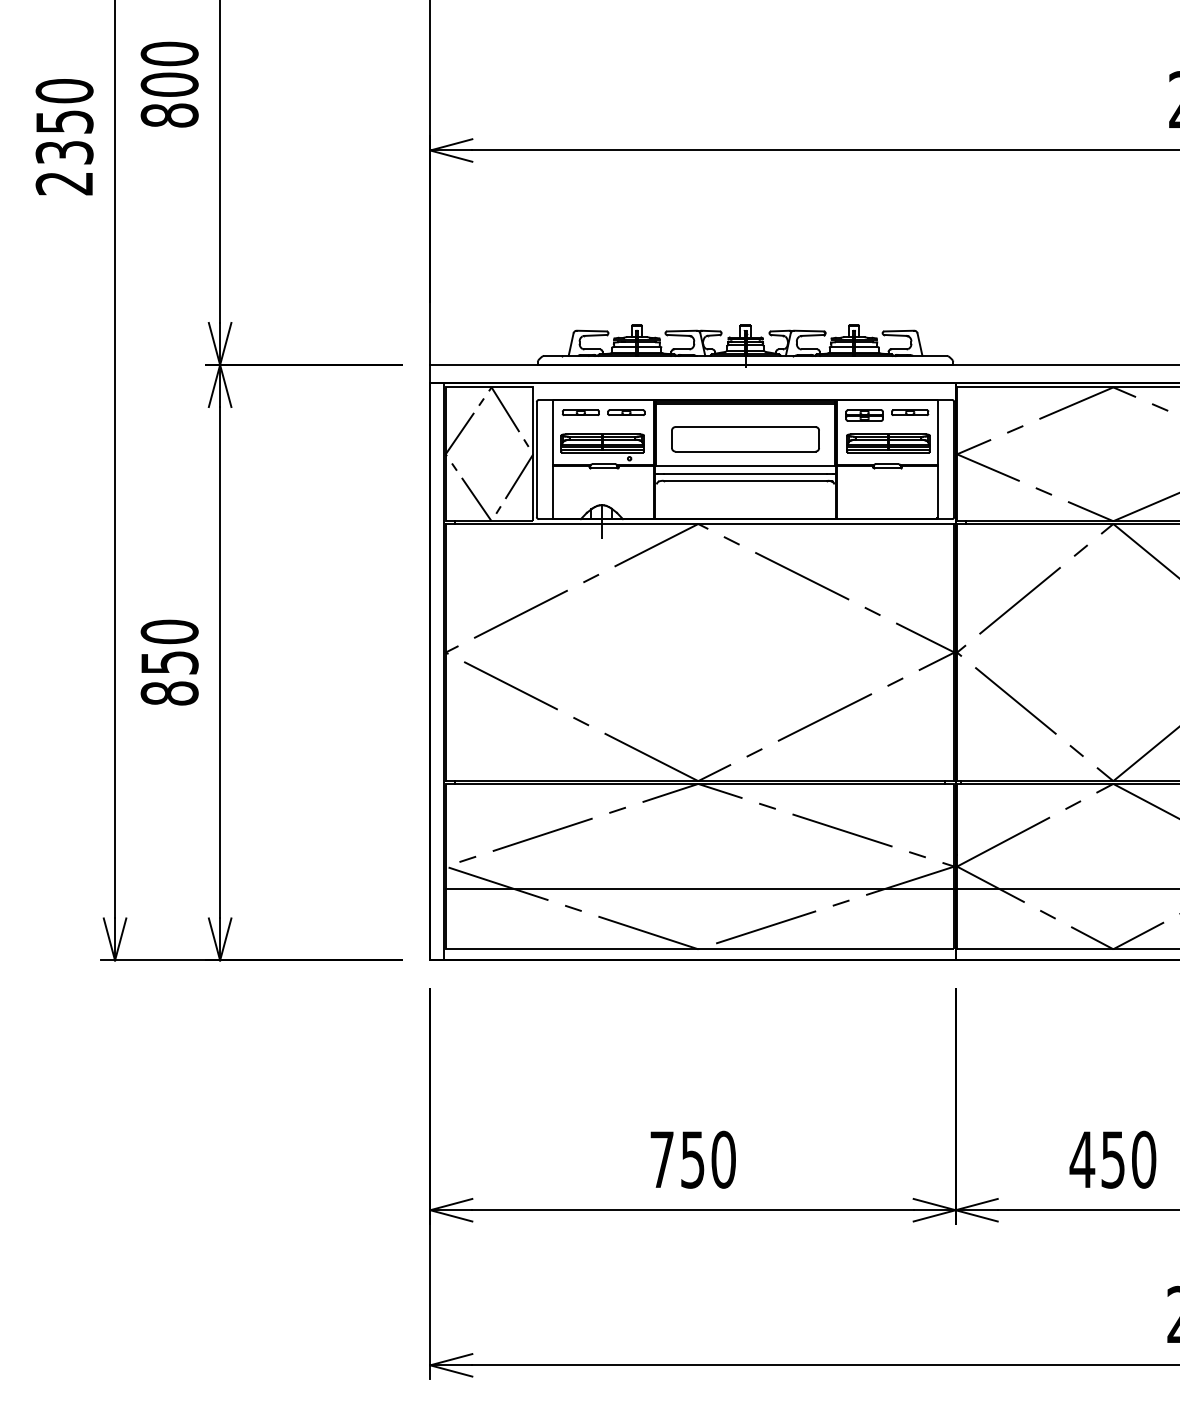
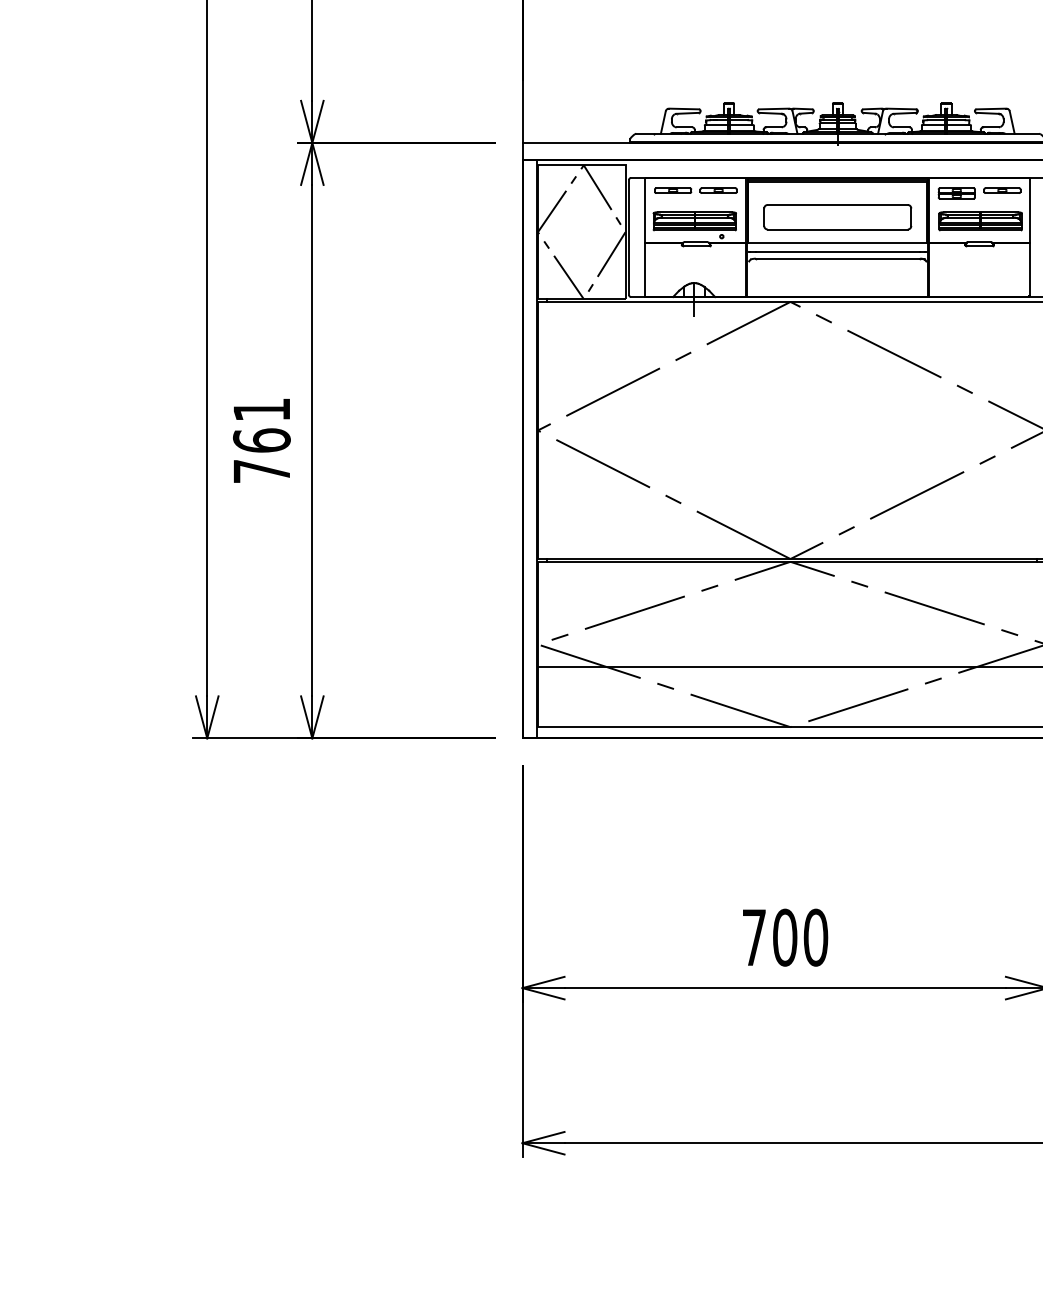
text: (169, 662) -> (261, 440), 850 -> 761
text: (692, 1159) -> (784, 937), 750 -> 700

